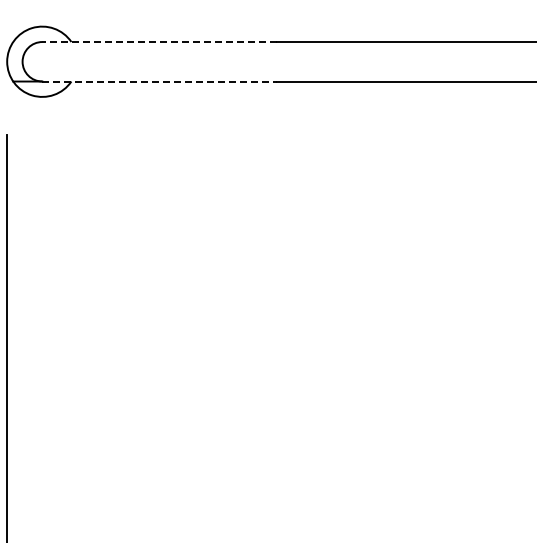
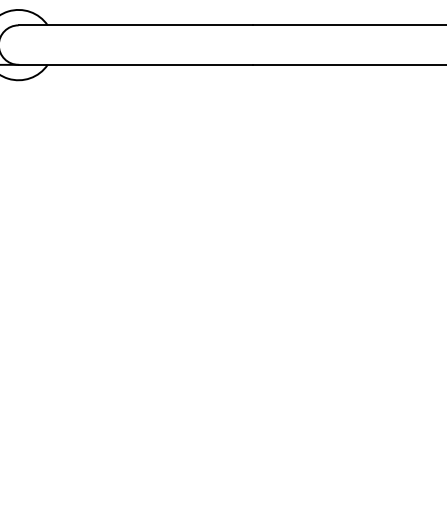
line: (159, 42) -> (135, 25), dashed -> solid
line: (160, 81) -> (136, 64), dashed -> solid

